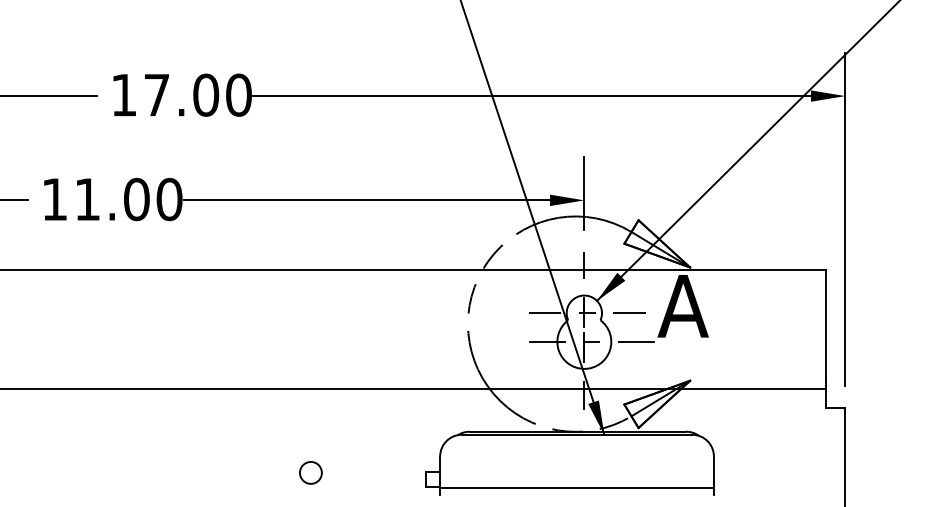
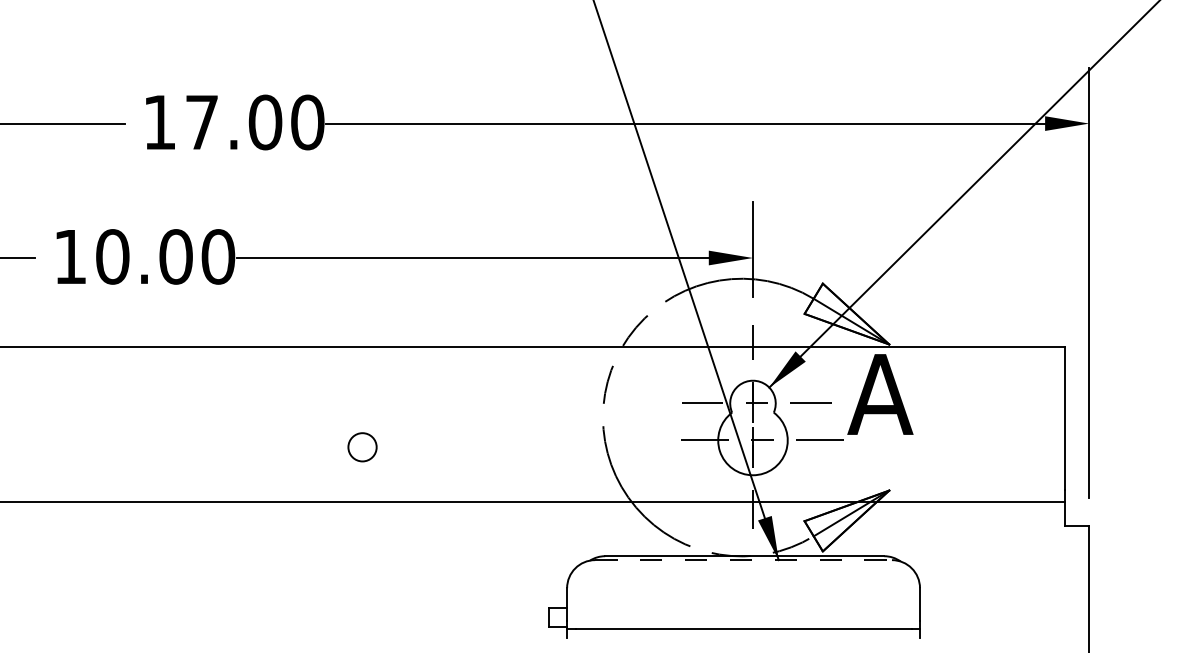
text: (87, 199) -> (112, 256), 11.00 -> 10.00
line: (577, 435) -> (744, 560), solid -> dashed
circle: (310, 473) -> (362, 447), moved

